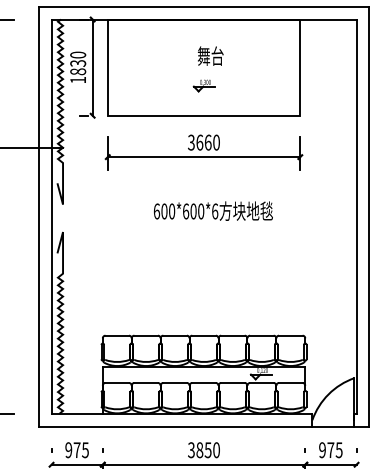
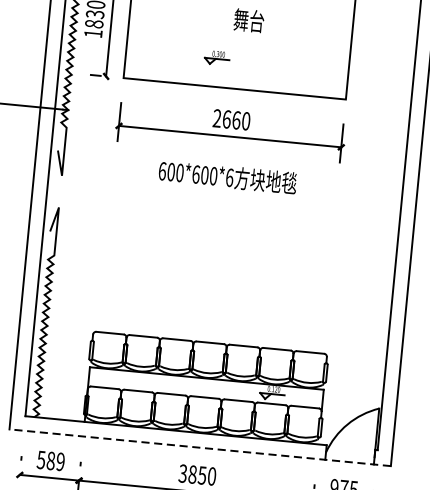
part: (203, 85) -> (216, 57), moved
text: (191, 142) -> (217, 118), 3660 -> 2660
text: (213, 210) -> (228, 176), moved
line: (203, 426) -> (199, 447), solid -> dashed
text: (76, 450) -> (50, 461), 975 -> 589

